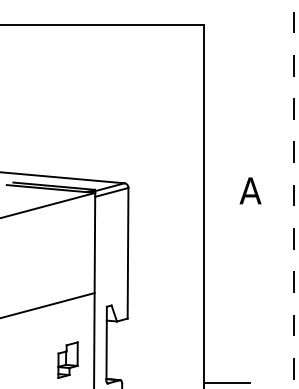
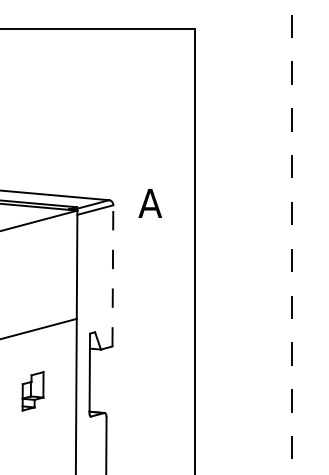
text: (249, 190) -> (149, 203), moved
line: (127, 252) -> (112, 275), solid -> dashed
part: (67, 360) -> (32, 391), moved
line: (226, 383) -> (219, 416), removed

